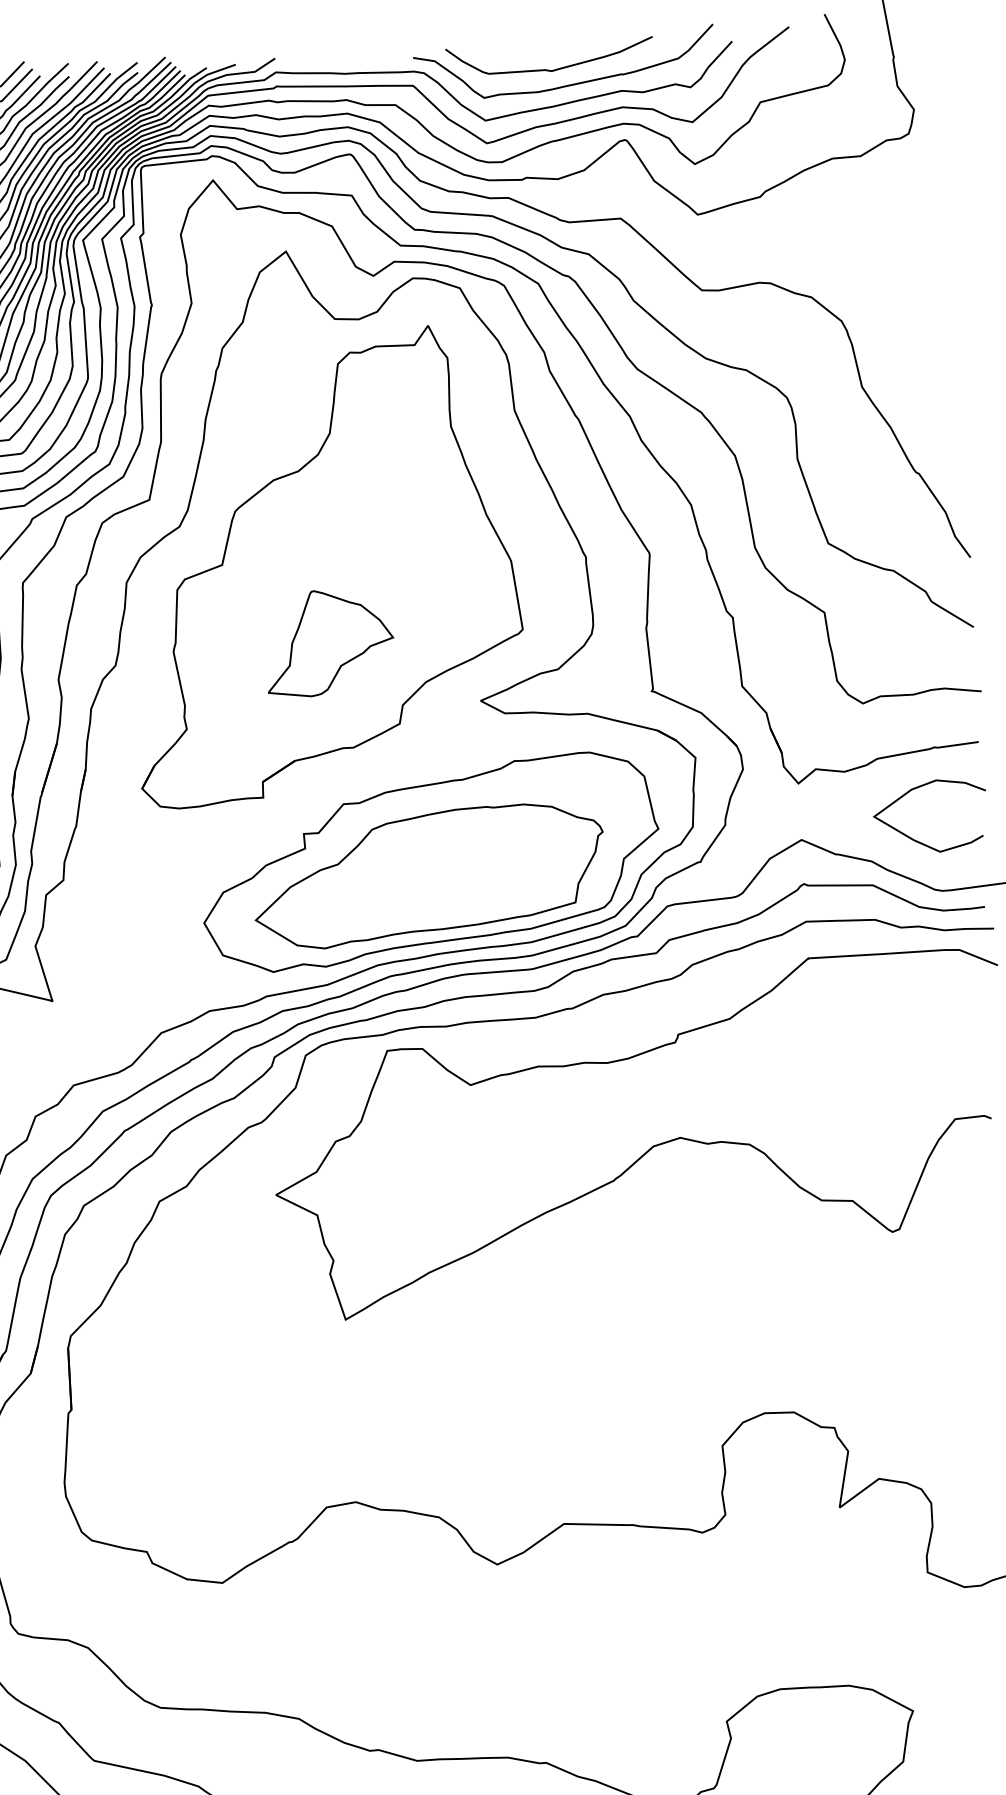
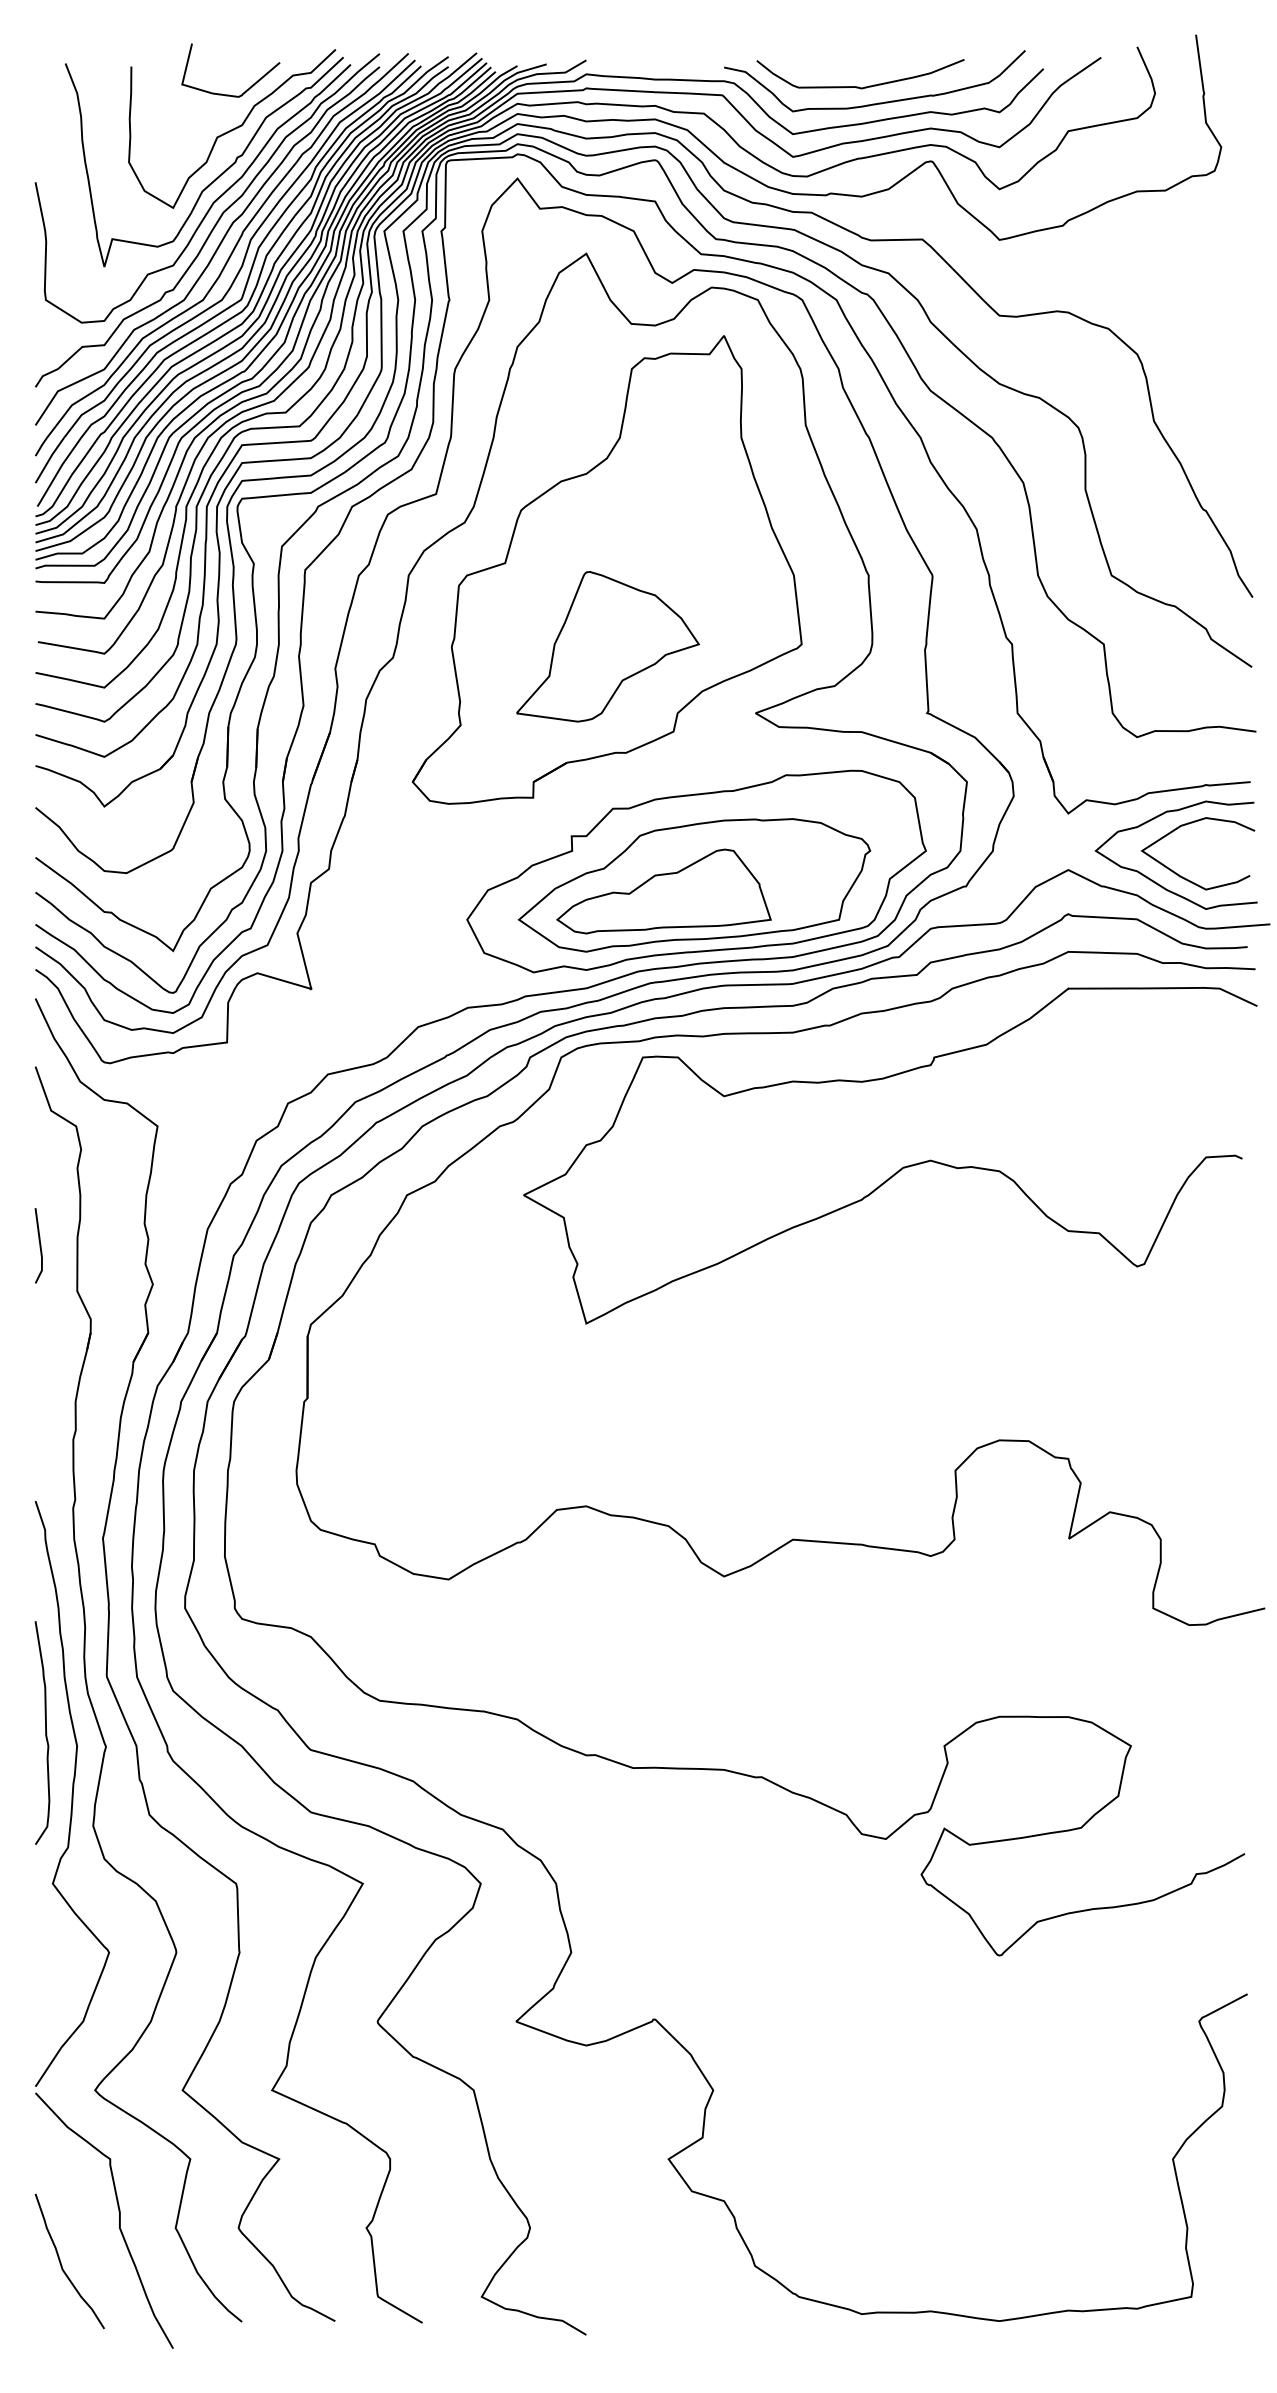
part: (330, 642) -> (608, 646), size x1.43
curve: (894, 849) -> (1160, 884), added
part: (398, 884) -> (663, 891), added

